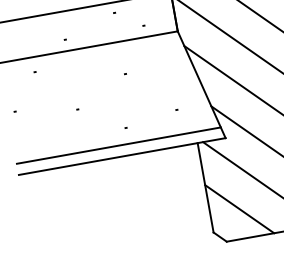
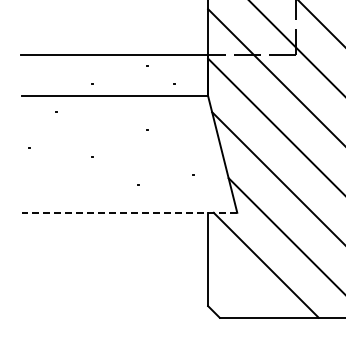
line: (118, 146) -> (127, 201), removed
line: (122, 156) -> (129, 212), solid -> dashed
line: (239, 208) -> (238, 286), removed

